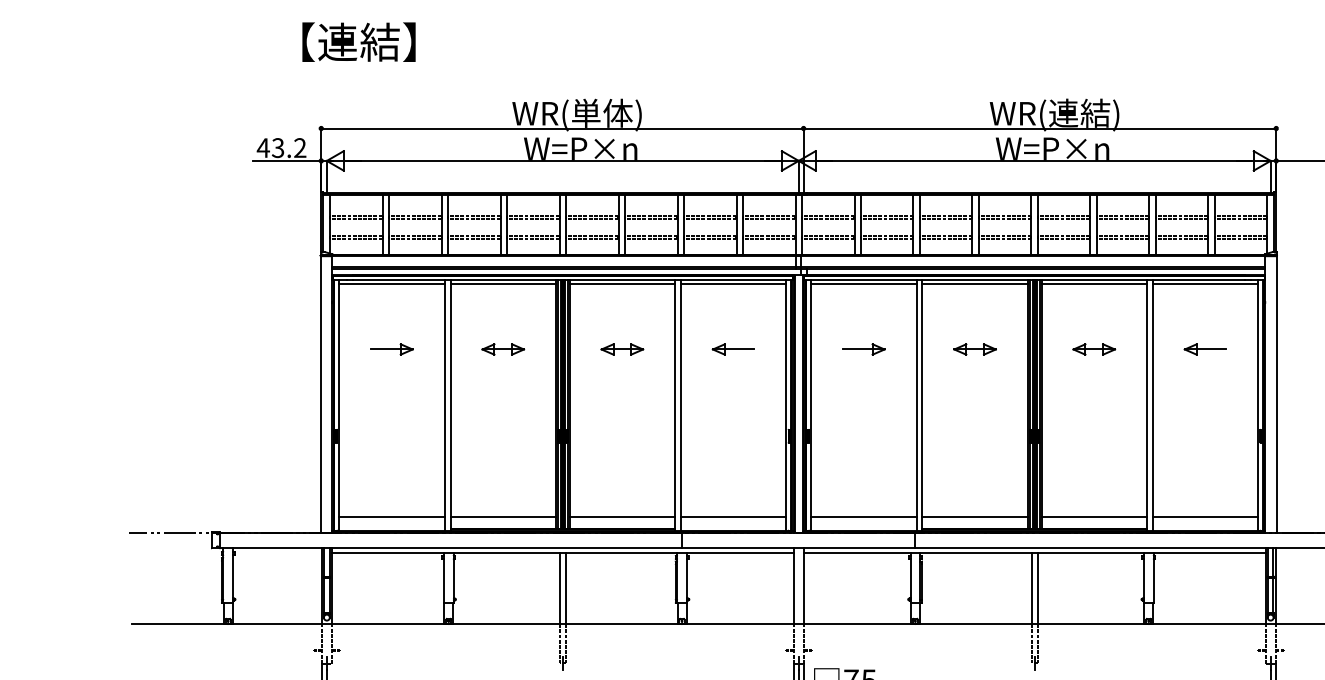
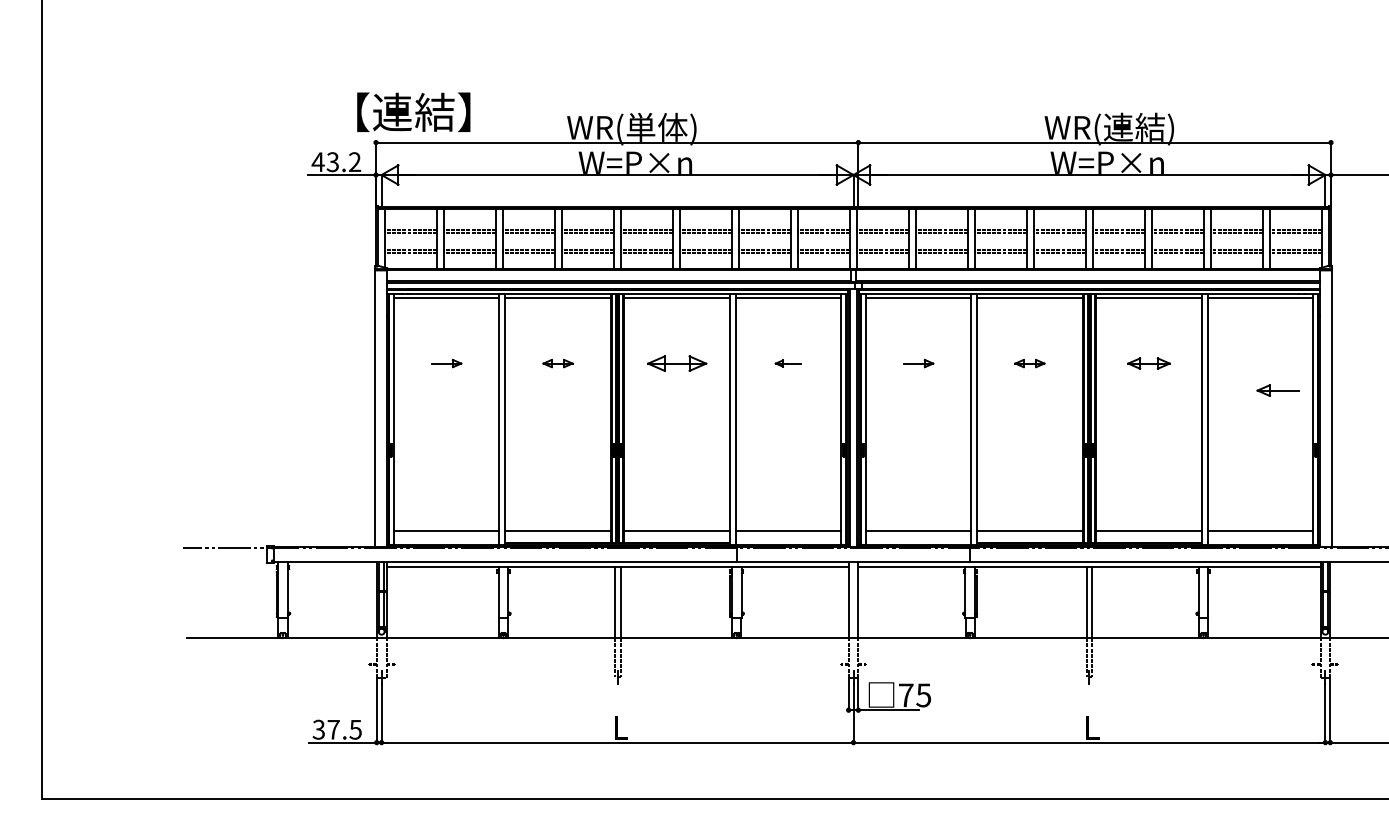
text: (358, 41) -> (413, 111), moved
part: (391, 349) -> (446, 363), size x0.7
part: (502, 349) -> (557, 363), size x0.7
part: (621, 349) -> (676, 363), size x1.4
part: (732, 349) -> (787, 363), size x0.6
part: (863, 349) -> (918, 363), size x0.7
part: (974, 349) -> (1029, 363), size x0.7
part: (1204, 349) -> (1277, 390), moved

